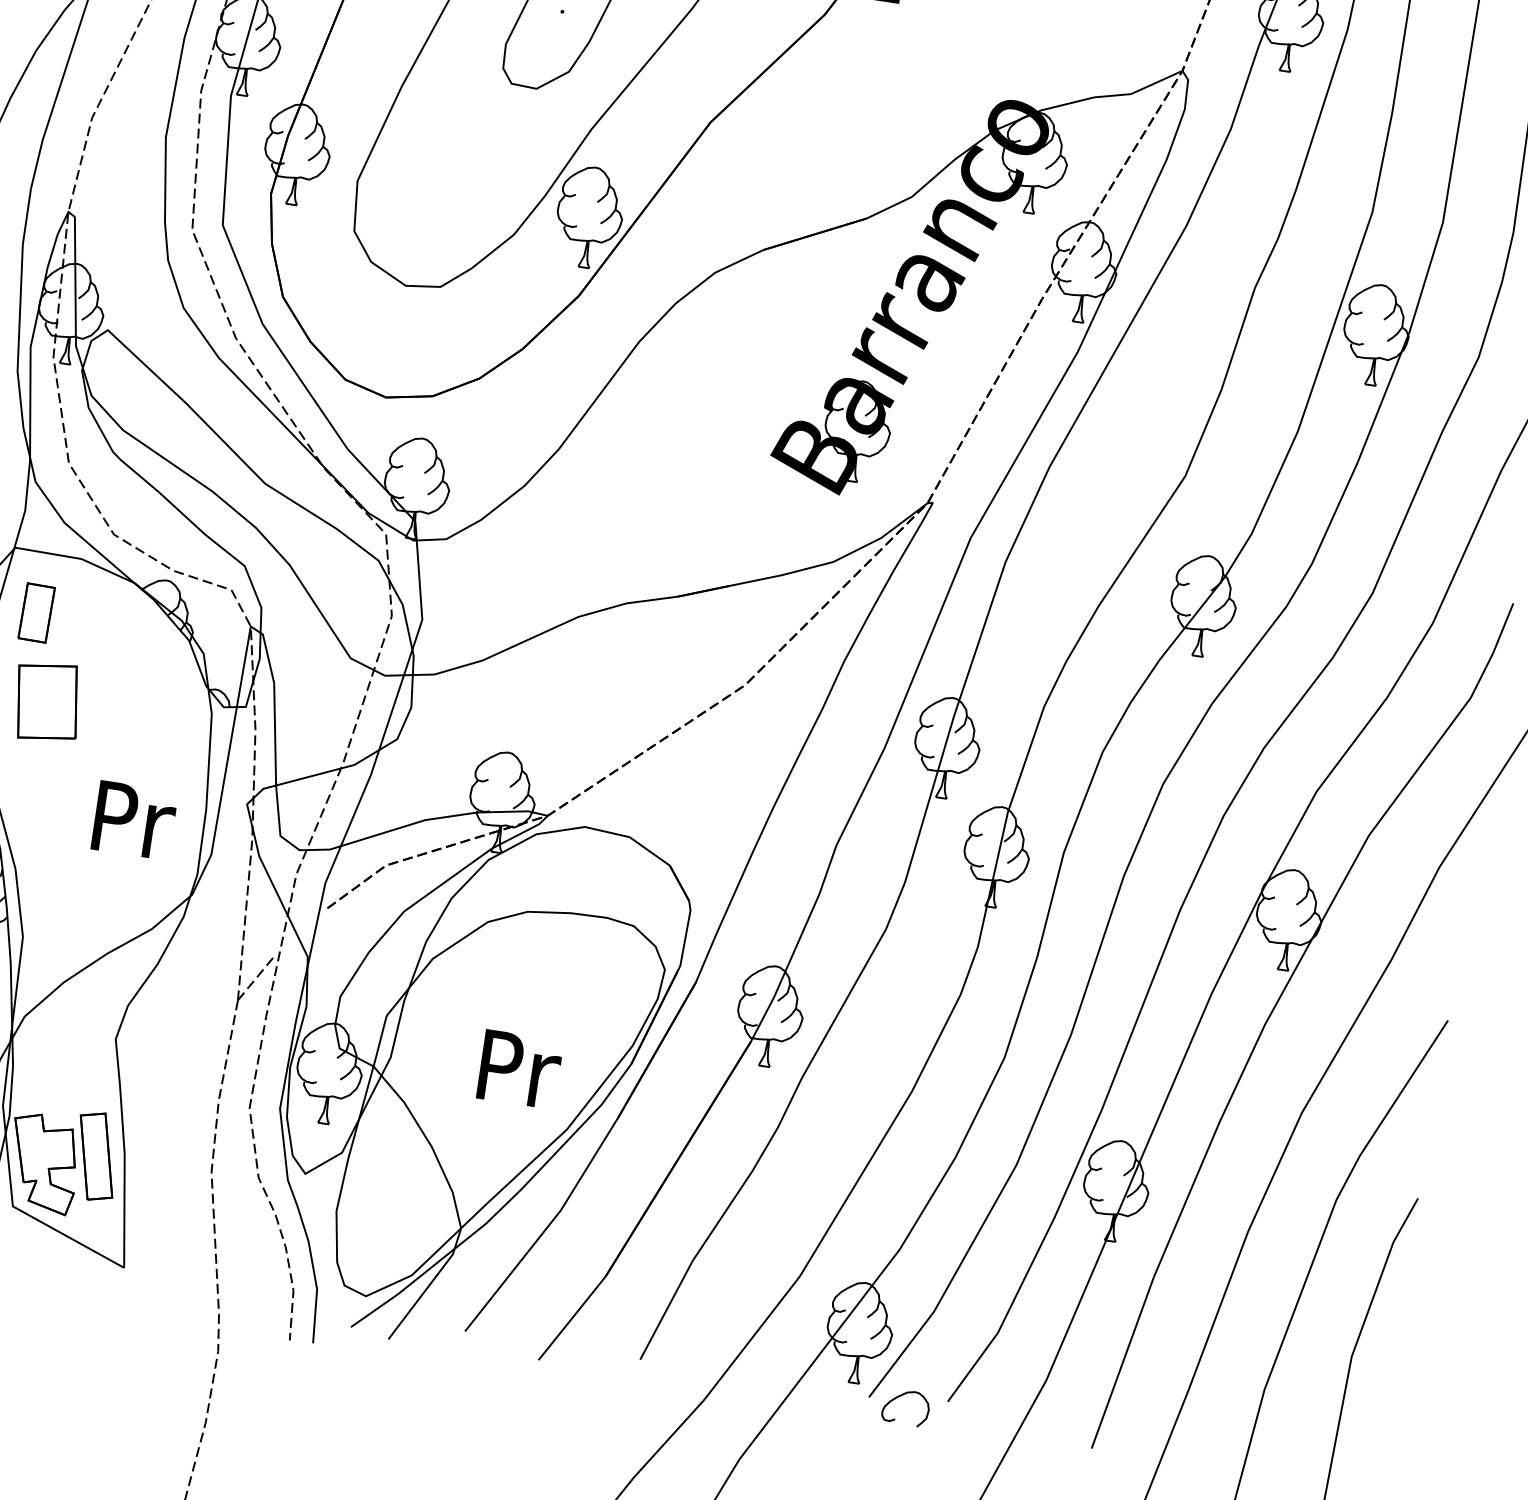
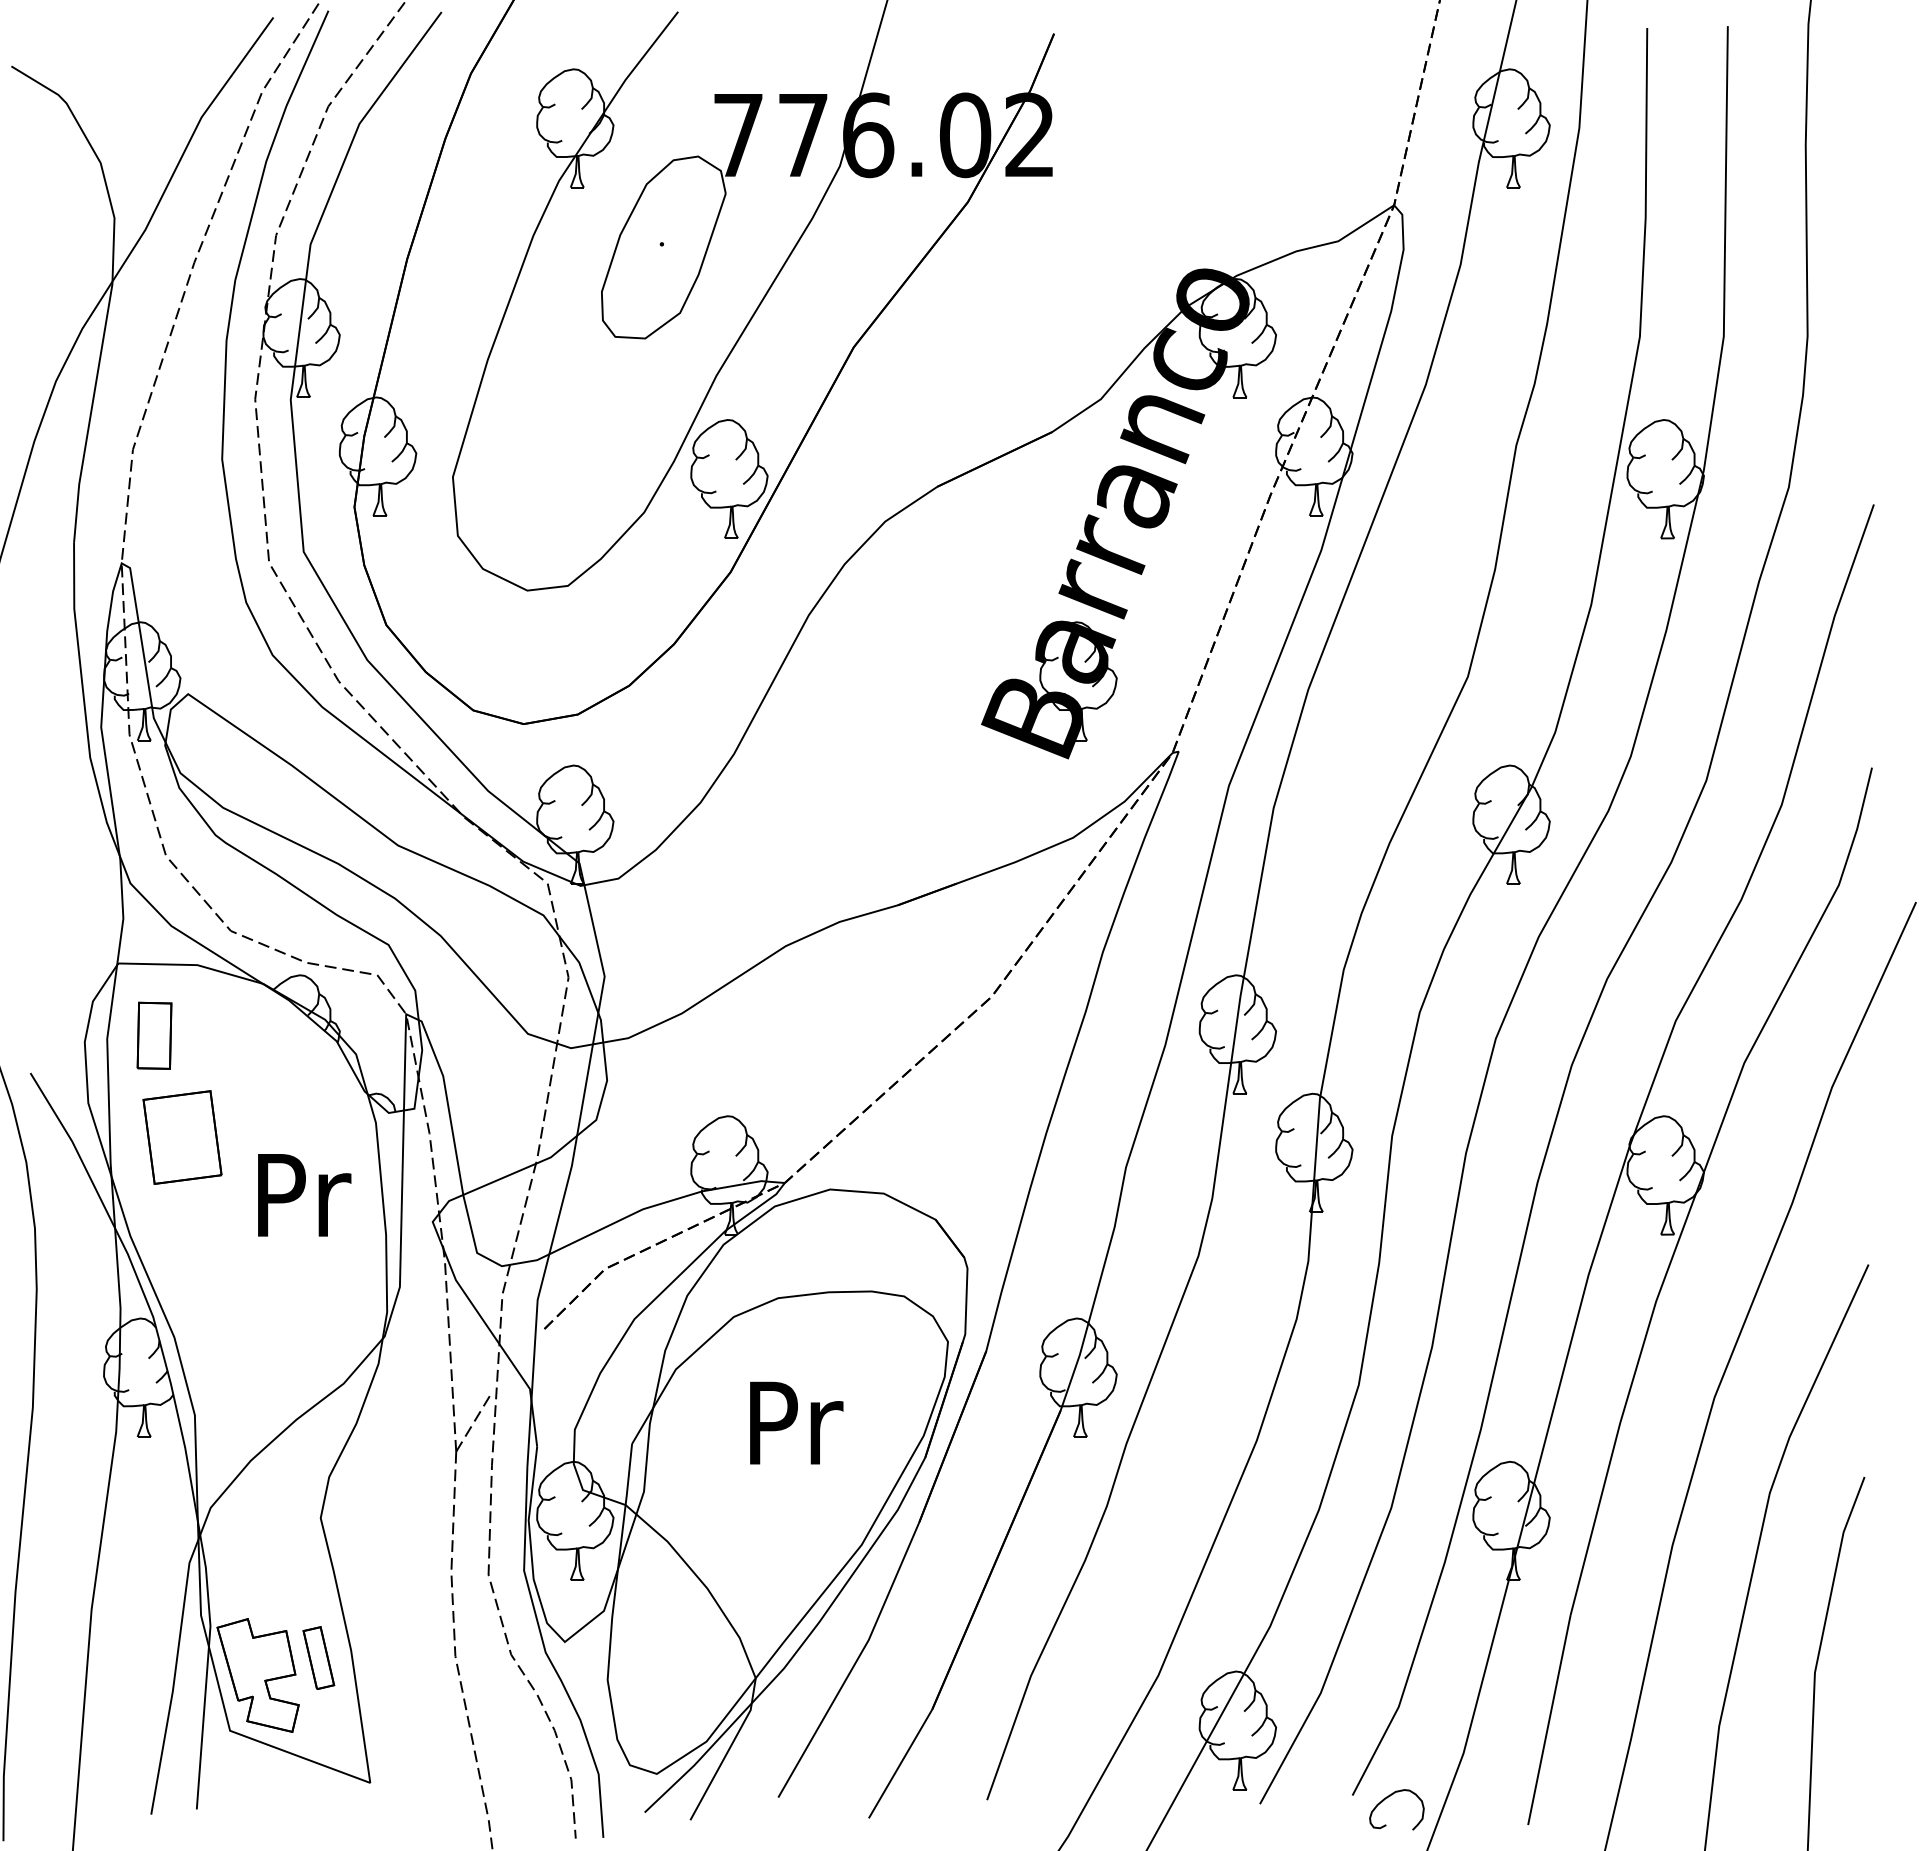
text: (134, 820) -> (304, 1195), moved
text: (519, 1068) -> (796, 1422), moved
part: (96, 1155) -> (318, 1657), size x0.6
curve: (899, 1397) -> (1387, 1798), moved

